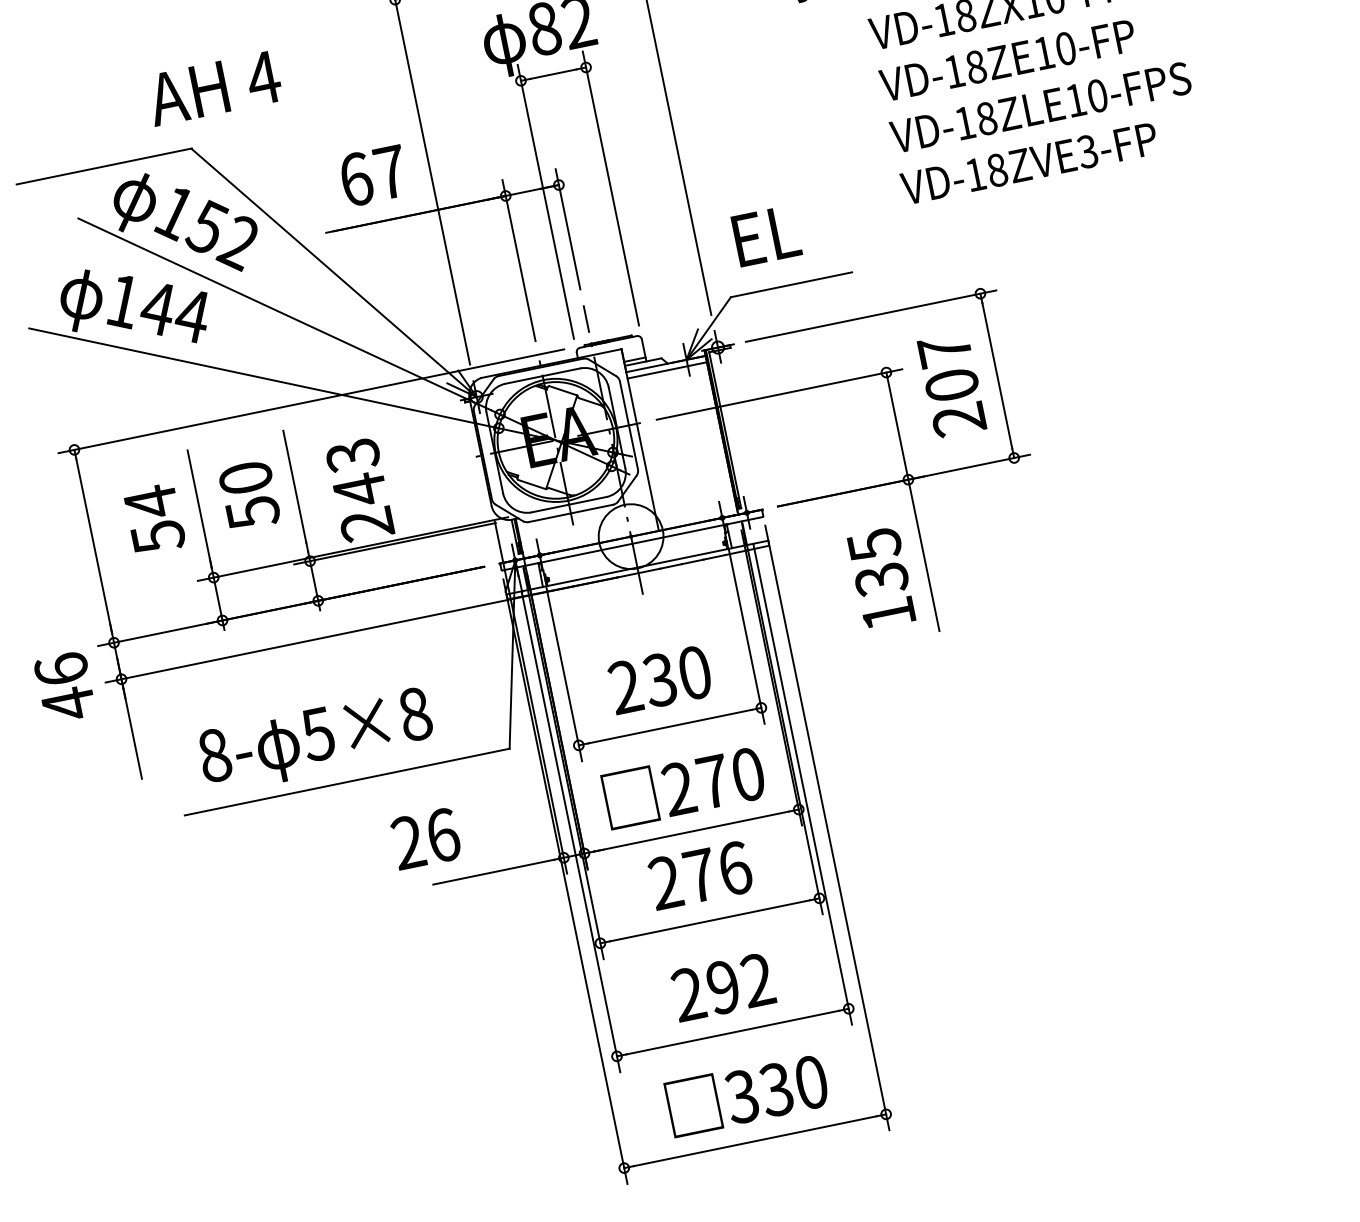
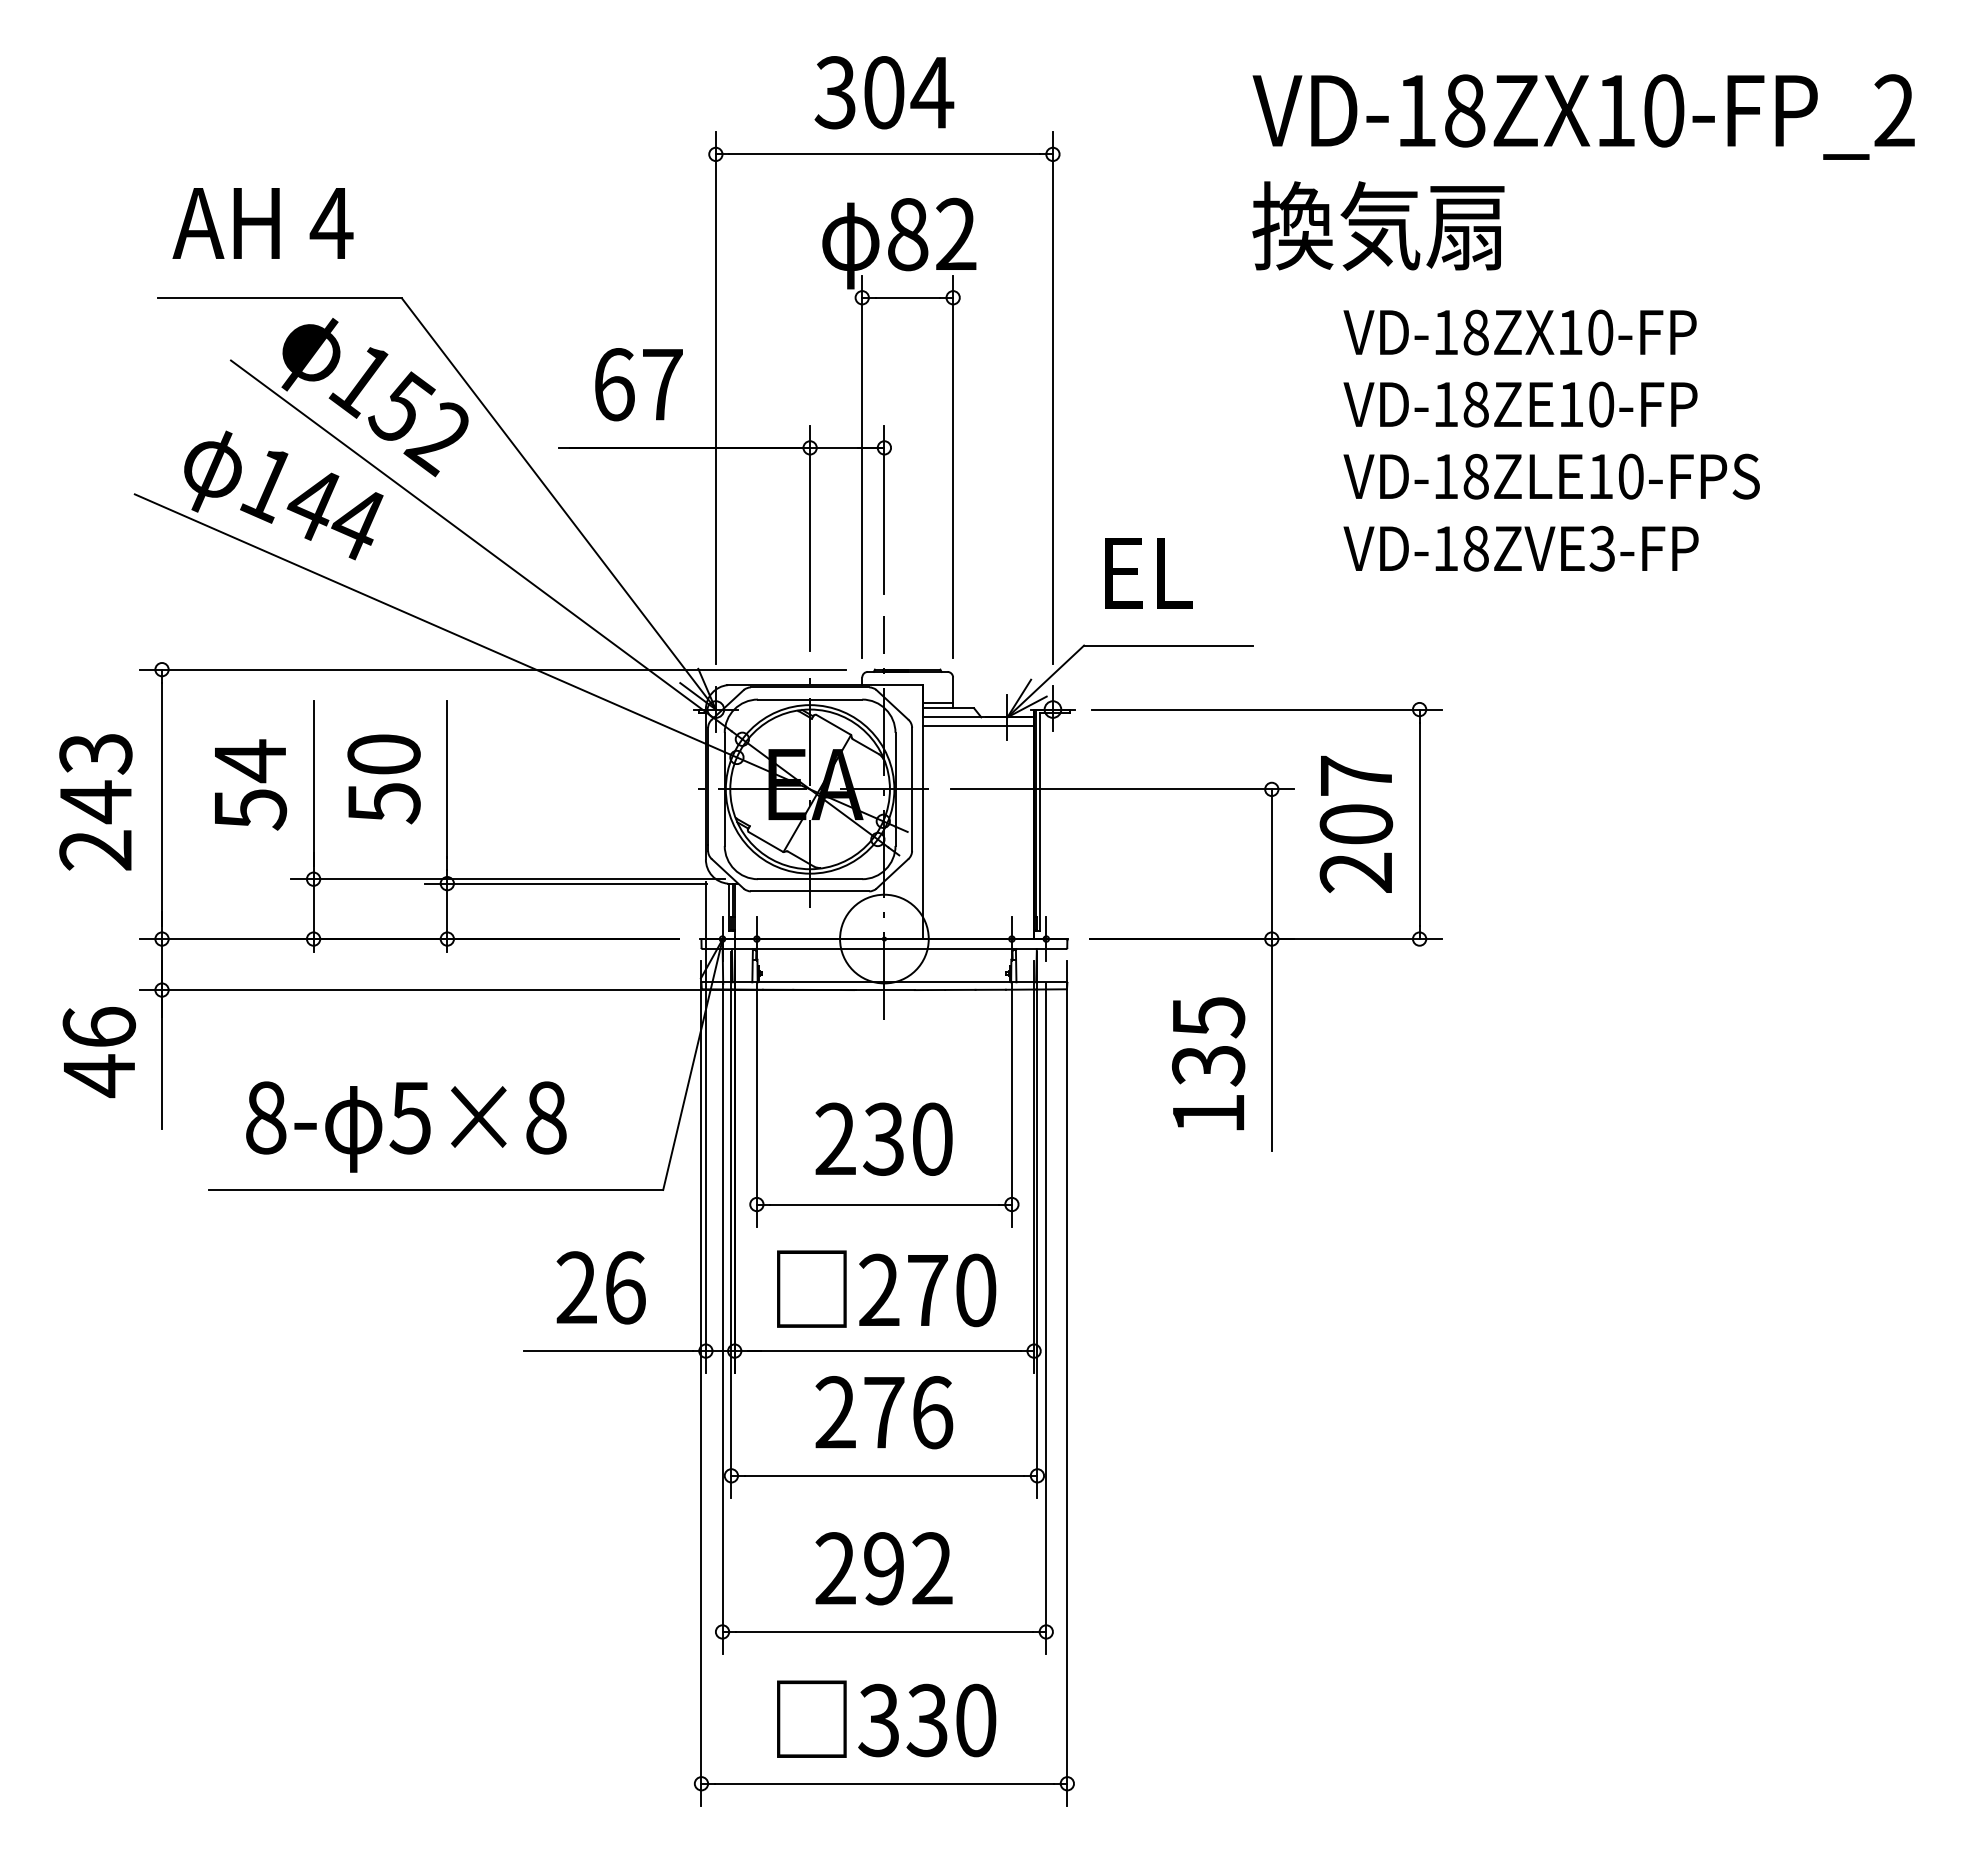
text: (213, 88) -> (262, 223), moved
text: (359, 490) -> (95, 802), moved
text: (65, 687) -> (99, 1052), moved
text: (425, 838) -> (600, 1287), moved

